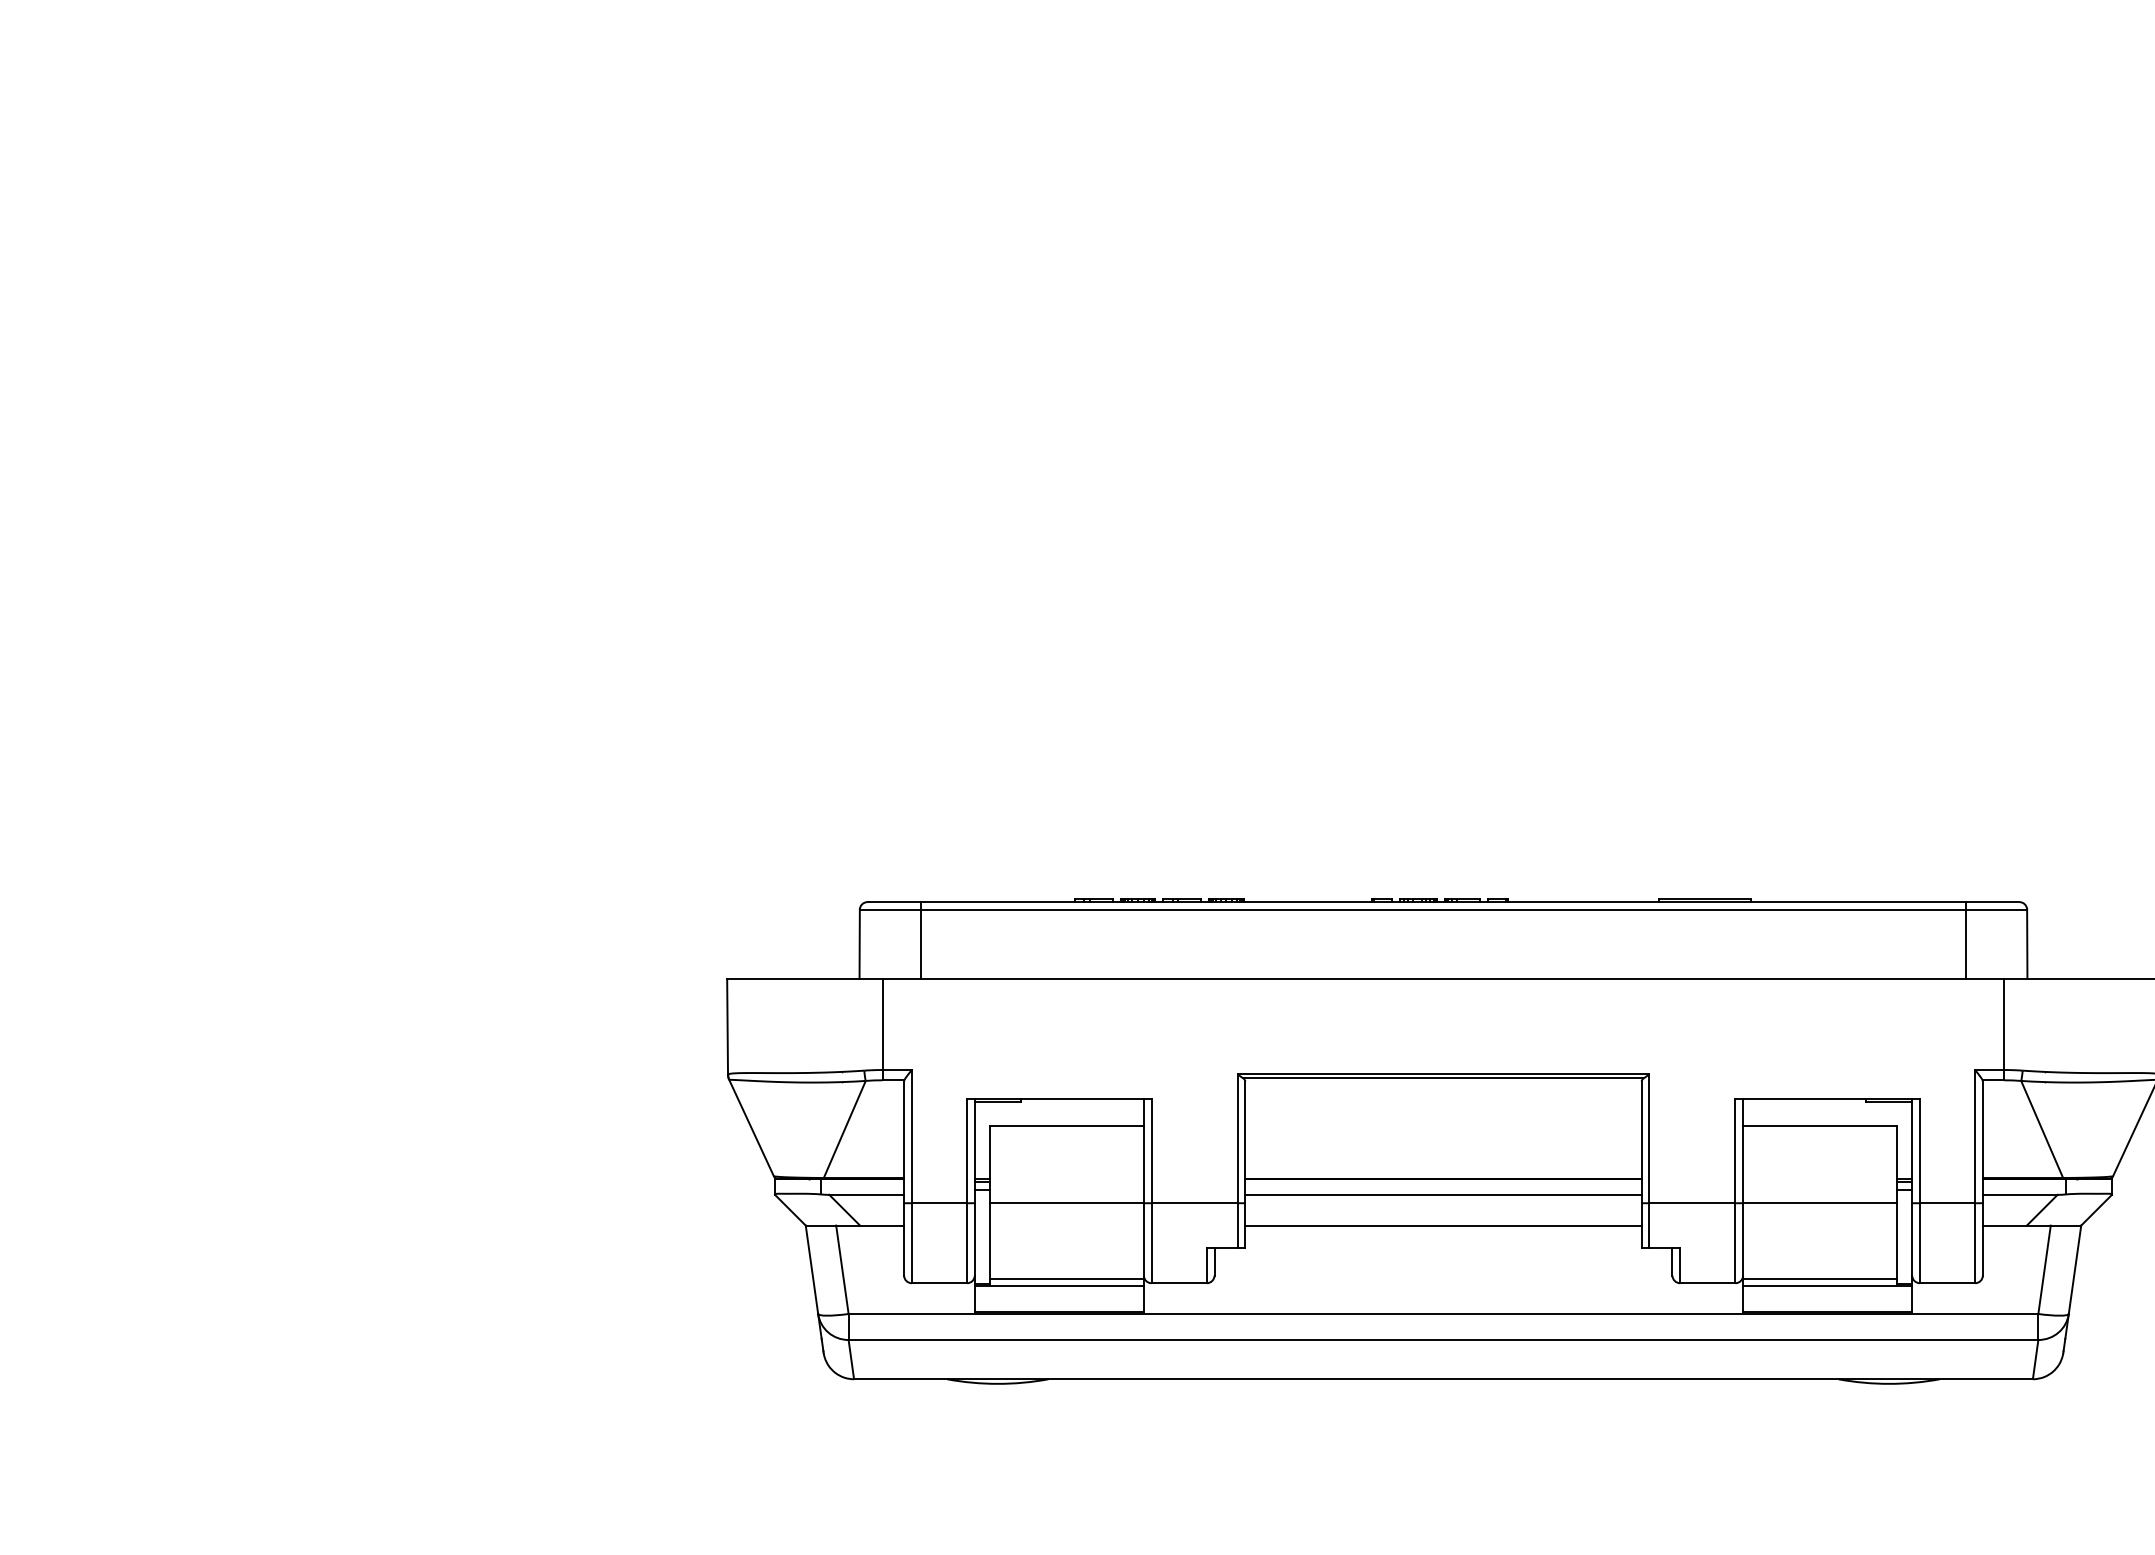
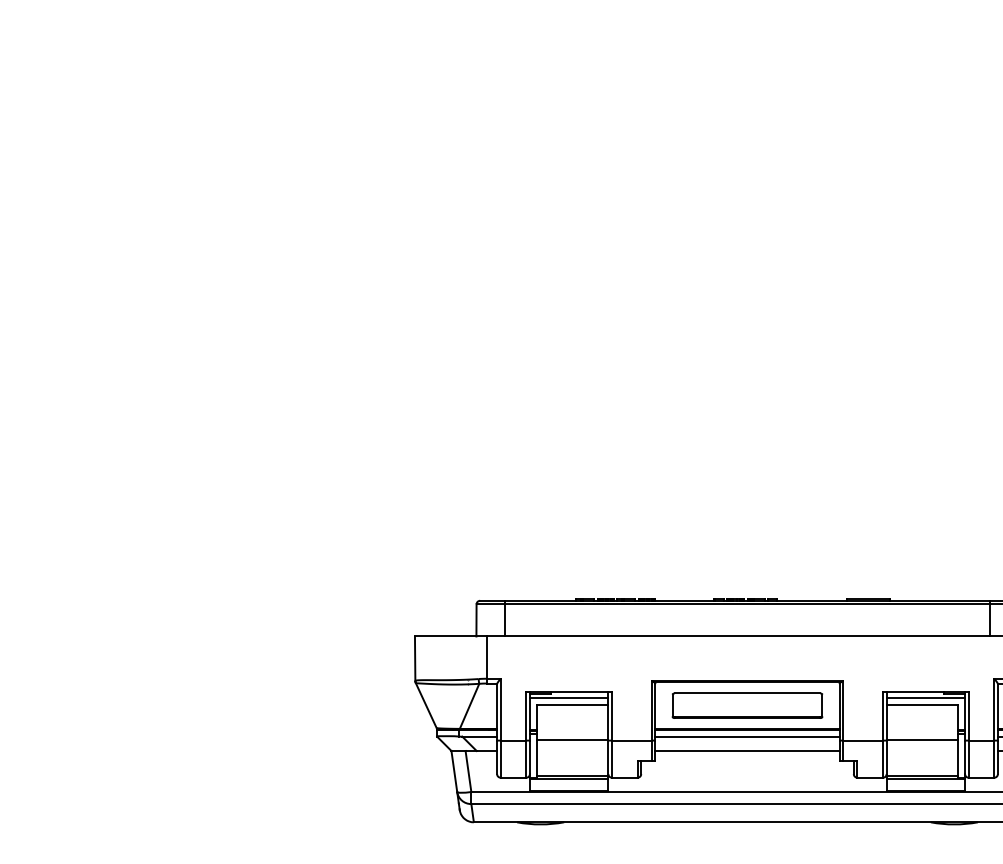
line: (1057, 1110) -> (568, 697), added
line: (1826, 1110) -> (925, 697), added
part: (1443, 1127) -> (747, 705), added

